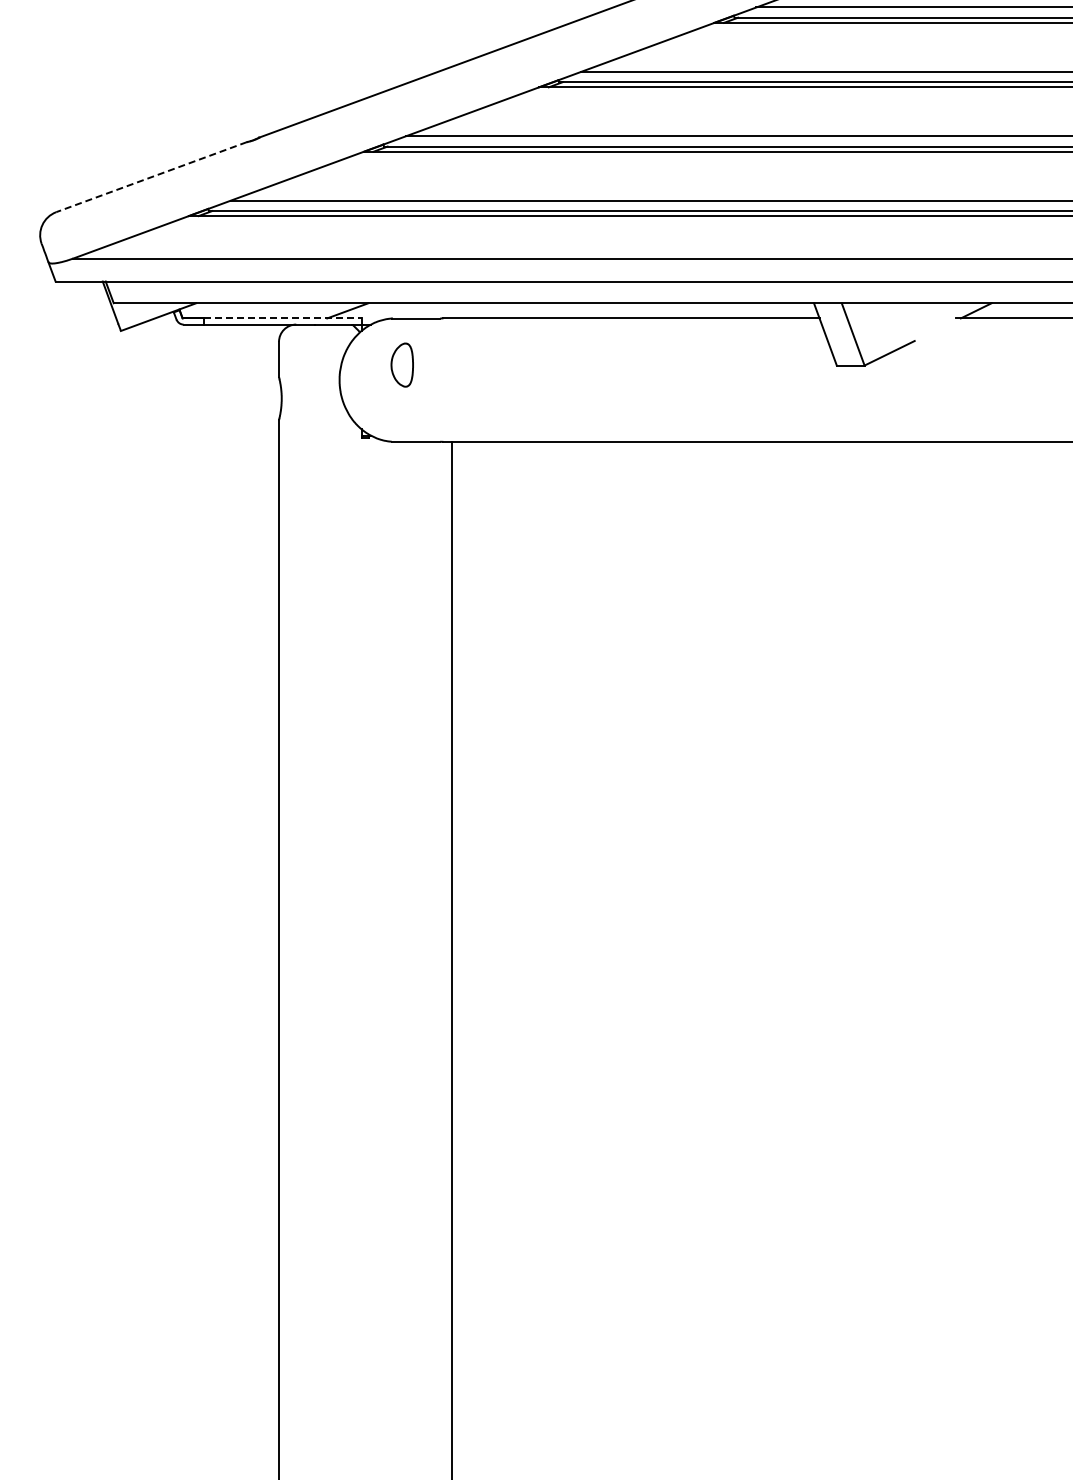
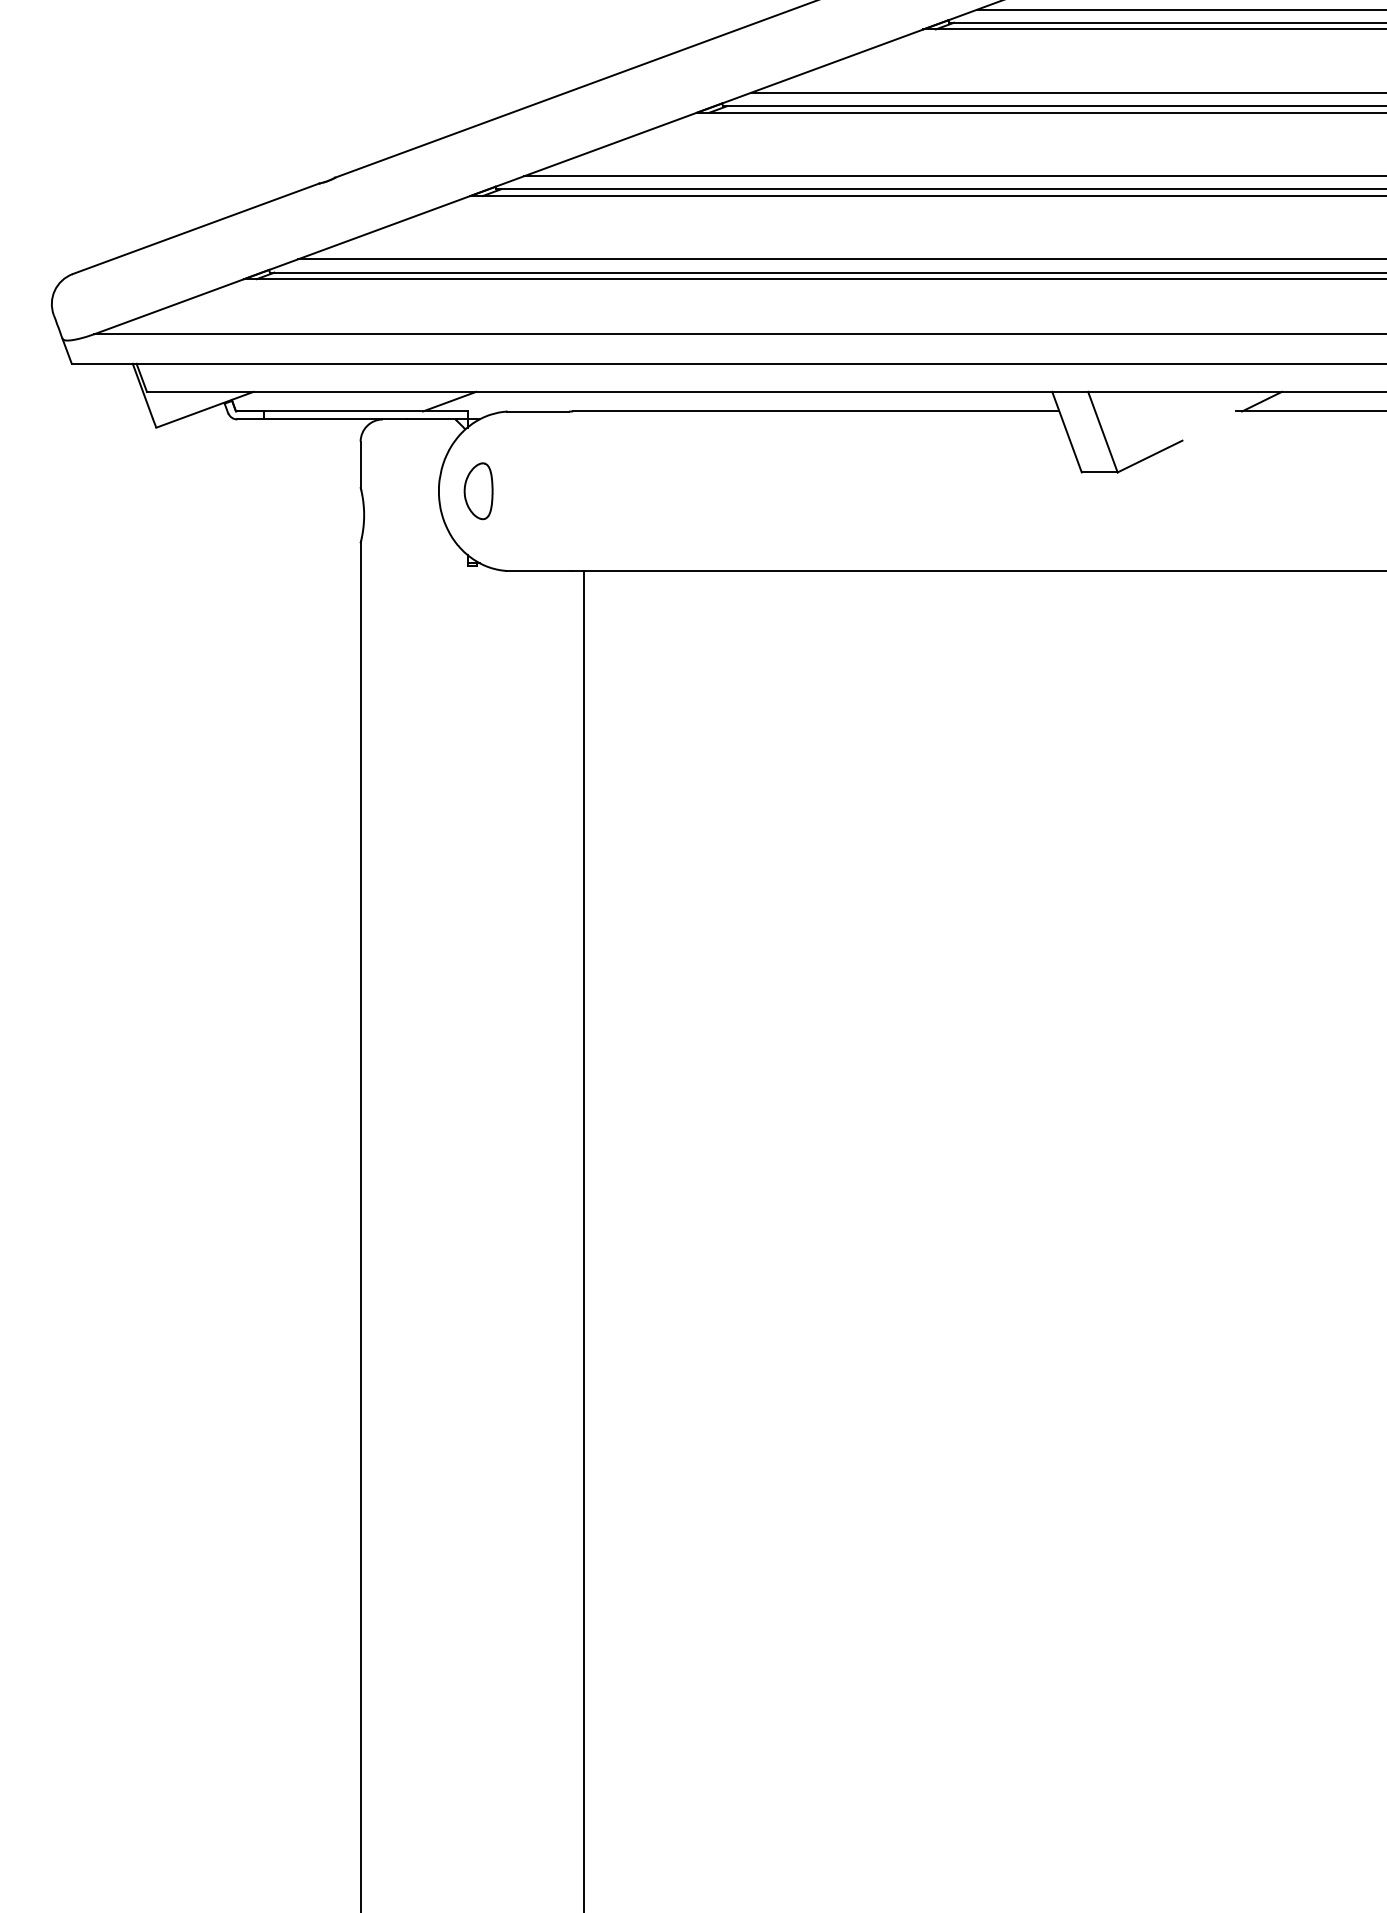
line: (151, 177) -> (195, 229), dashed -> solid
line: (282, 318) -> (365, 411), dashed -> solid
part: (401, 364) -> (477, 490), moved

